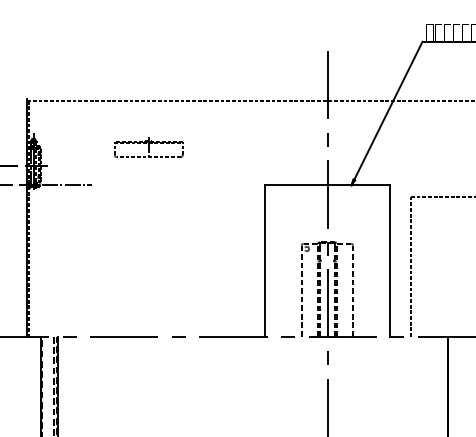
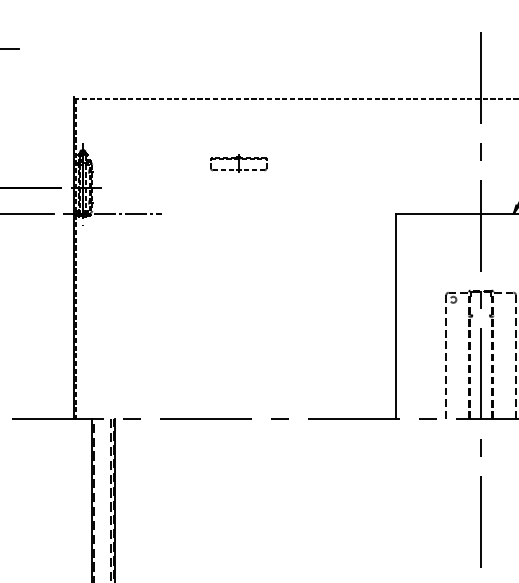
part: (148, 147) -> (238, 162), size x0.6

